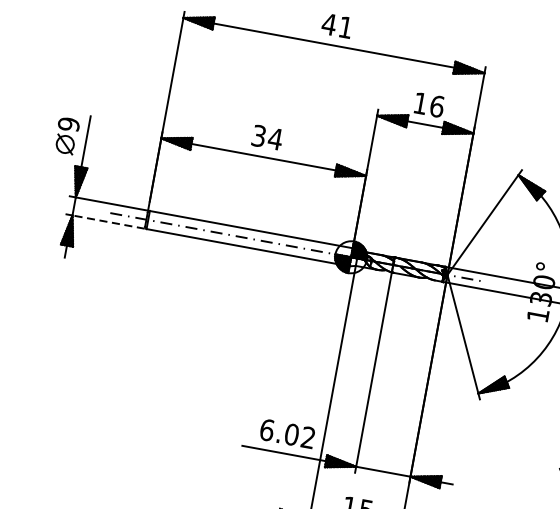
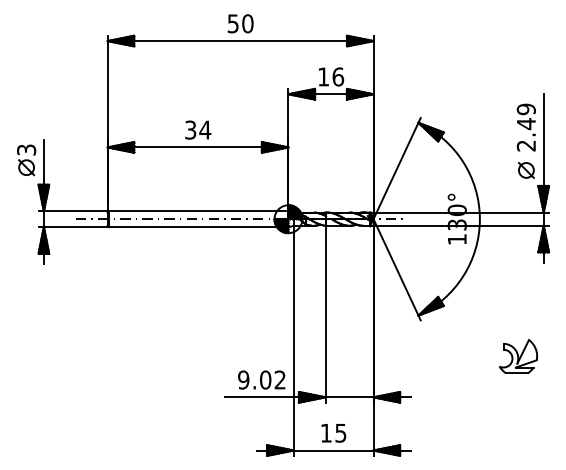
text: (337, 25) -> (240, 23), 41 -> 50
text: (68, 123) -> (26, 149), 9 -> 3
line: (108, 222) -> (75, 227), dashed -> solid
text: (266, 429) -> (243, 379), 6.02 -> 9.02

